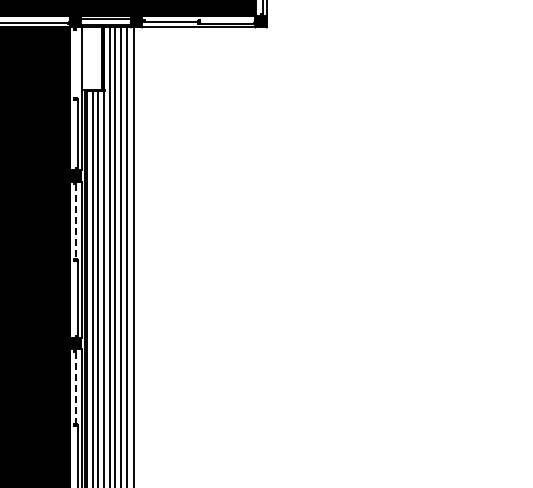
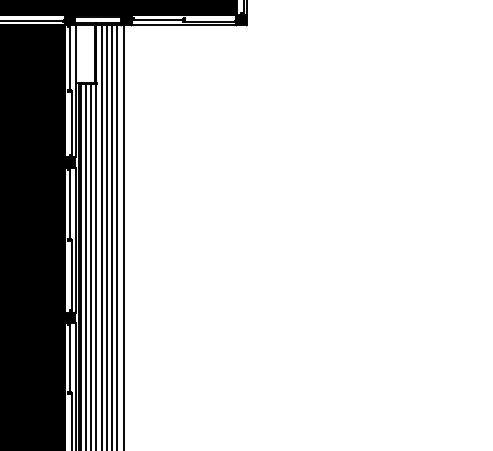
line: (75, 63) -> (69, 58), added
line: (75, 221) -> (69, 204), dashed -> solid
line: (75, 388) -> (69, 359), dashed -> solid

